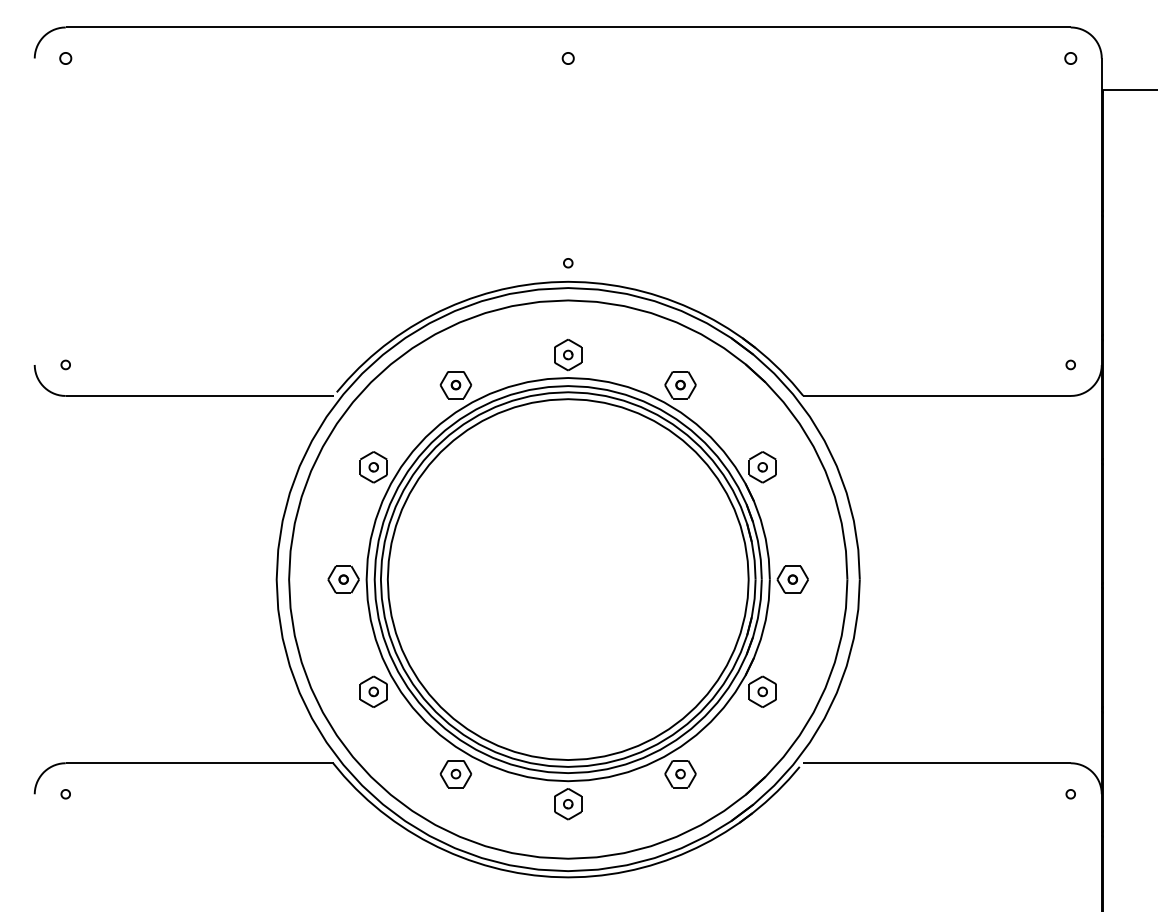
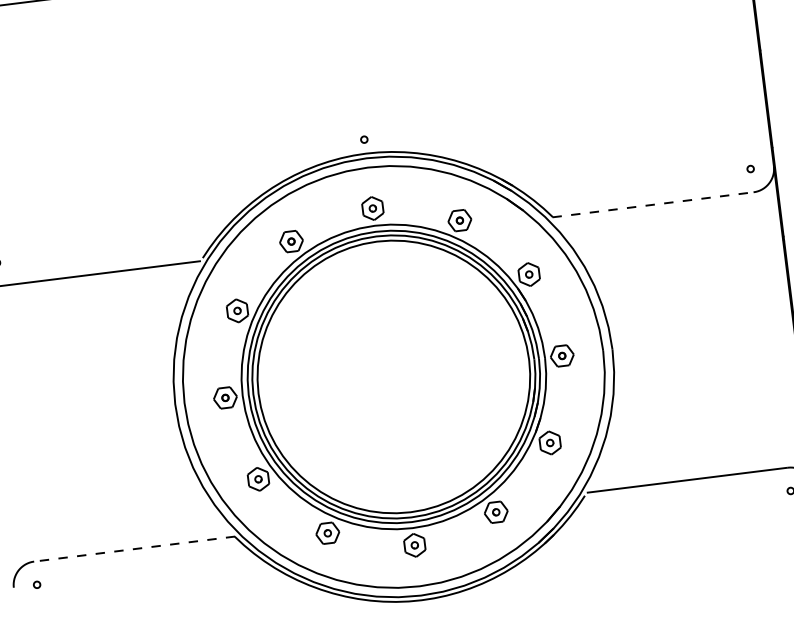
line: (937, 395) -> (653, 204), solid -> dashed
line: (199, 763) -> (134, 549), solid -> dashed

